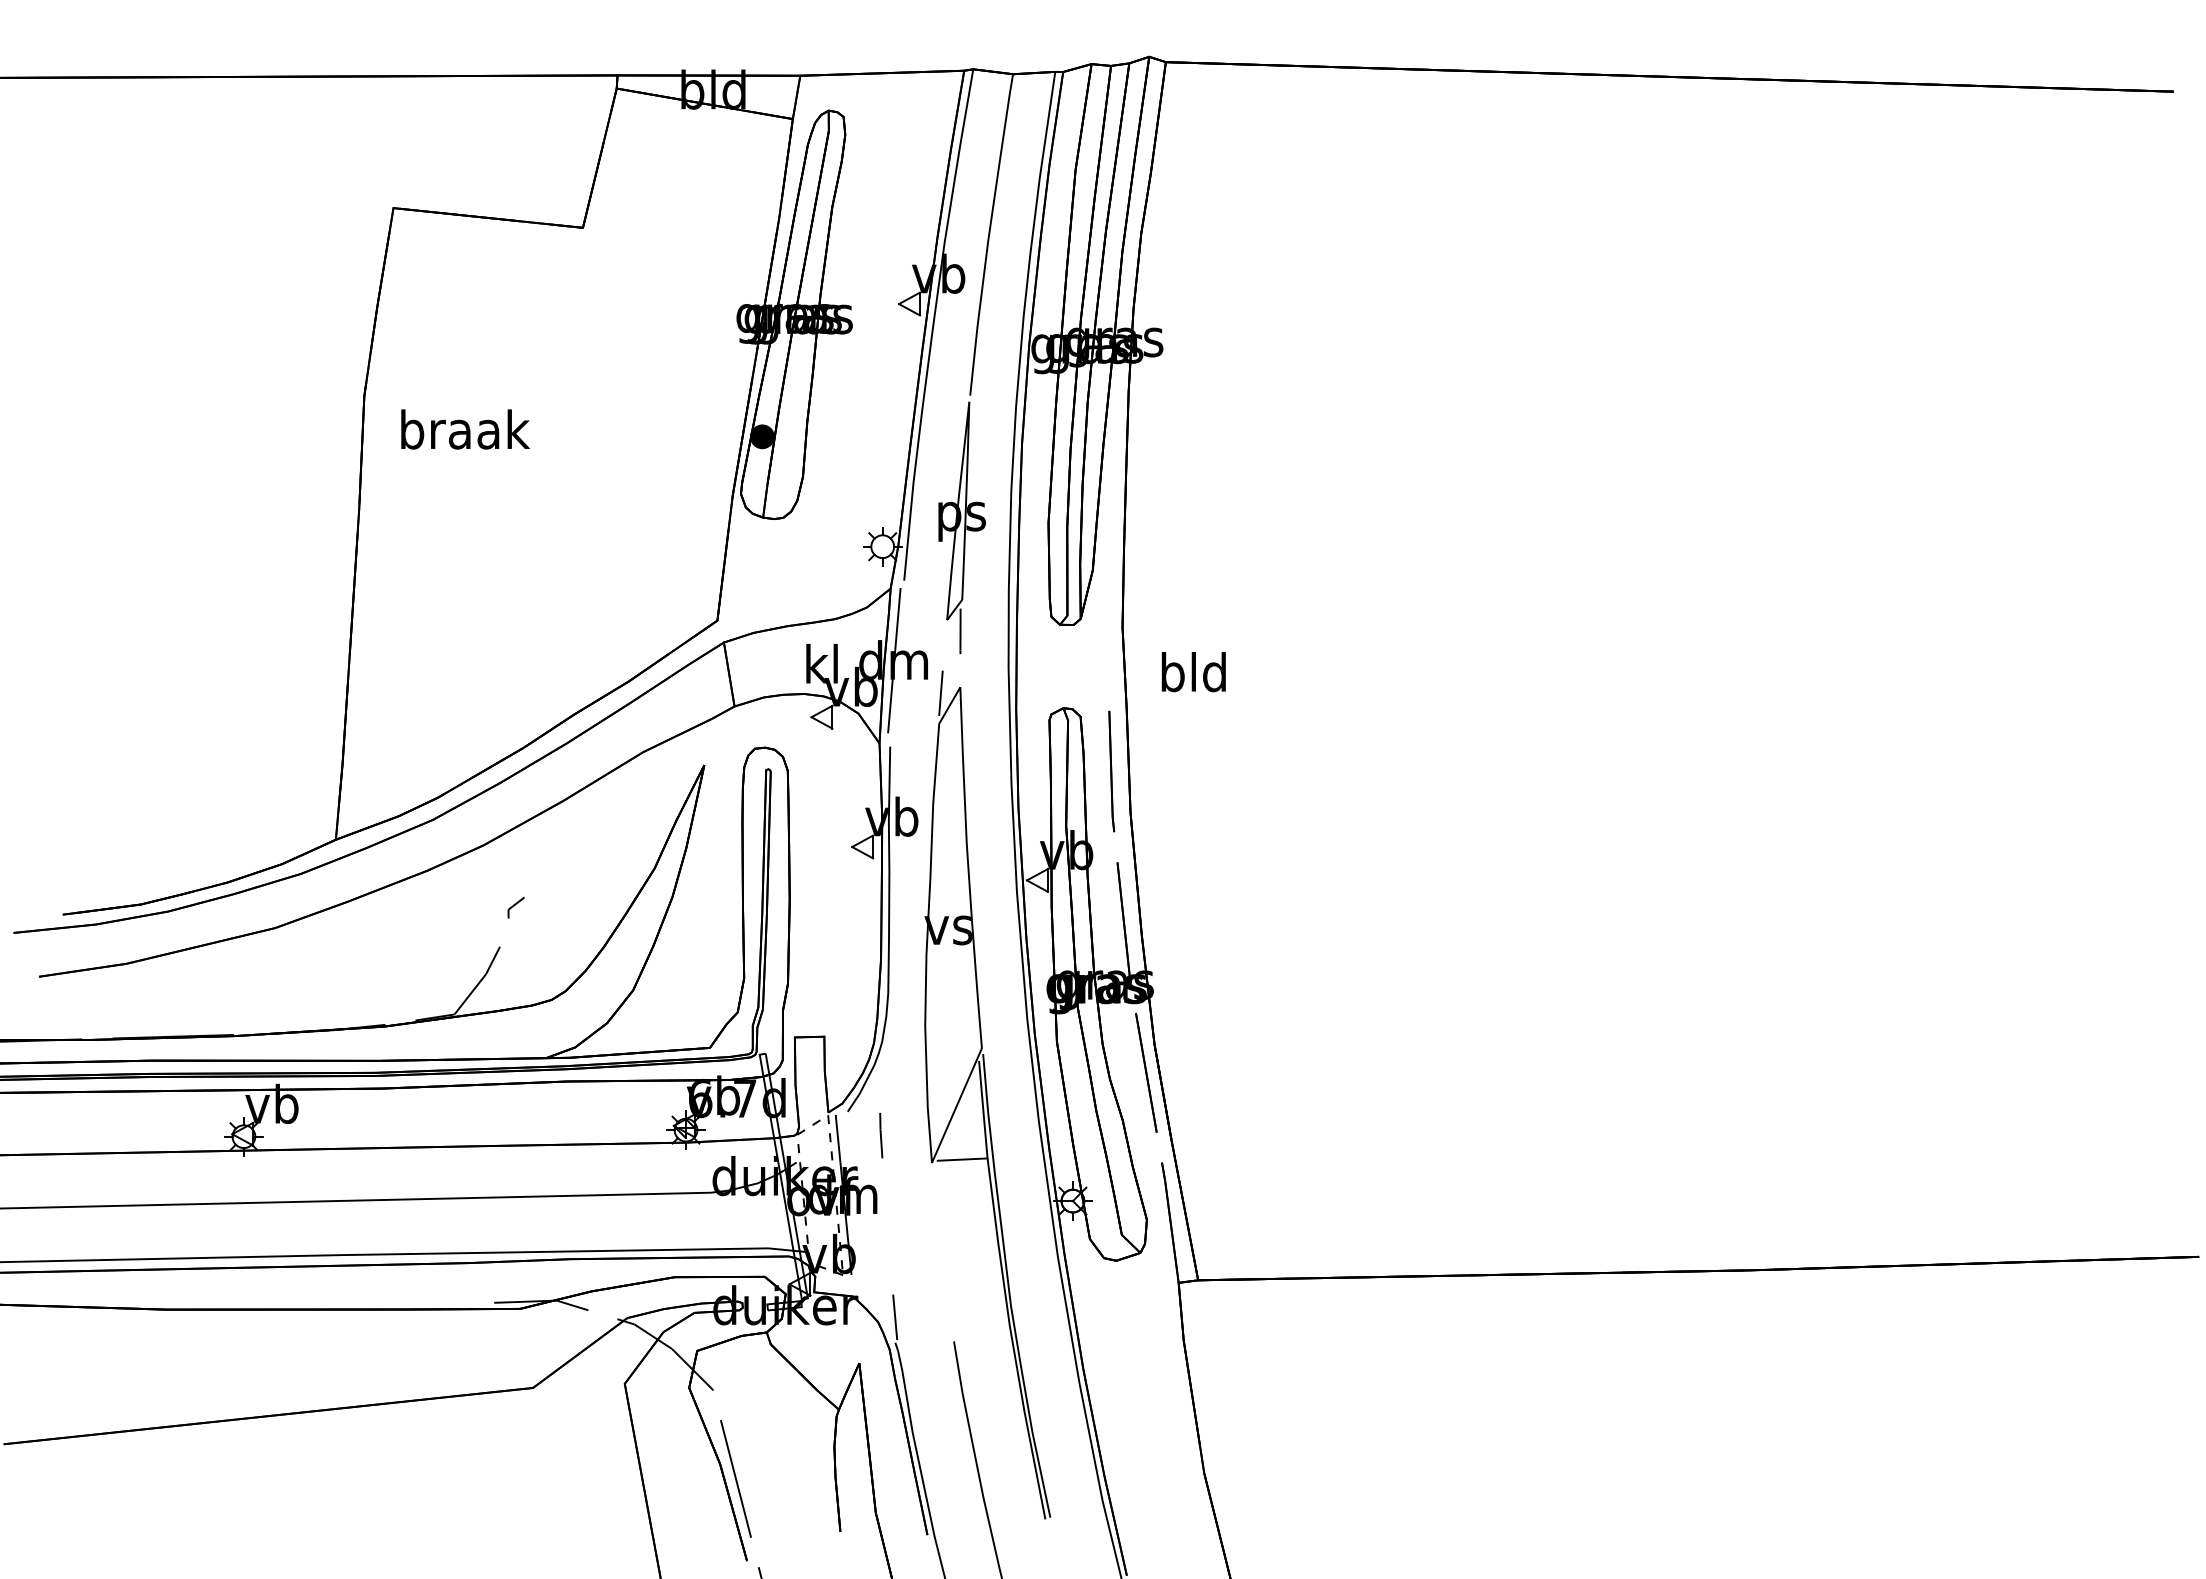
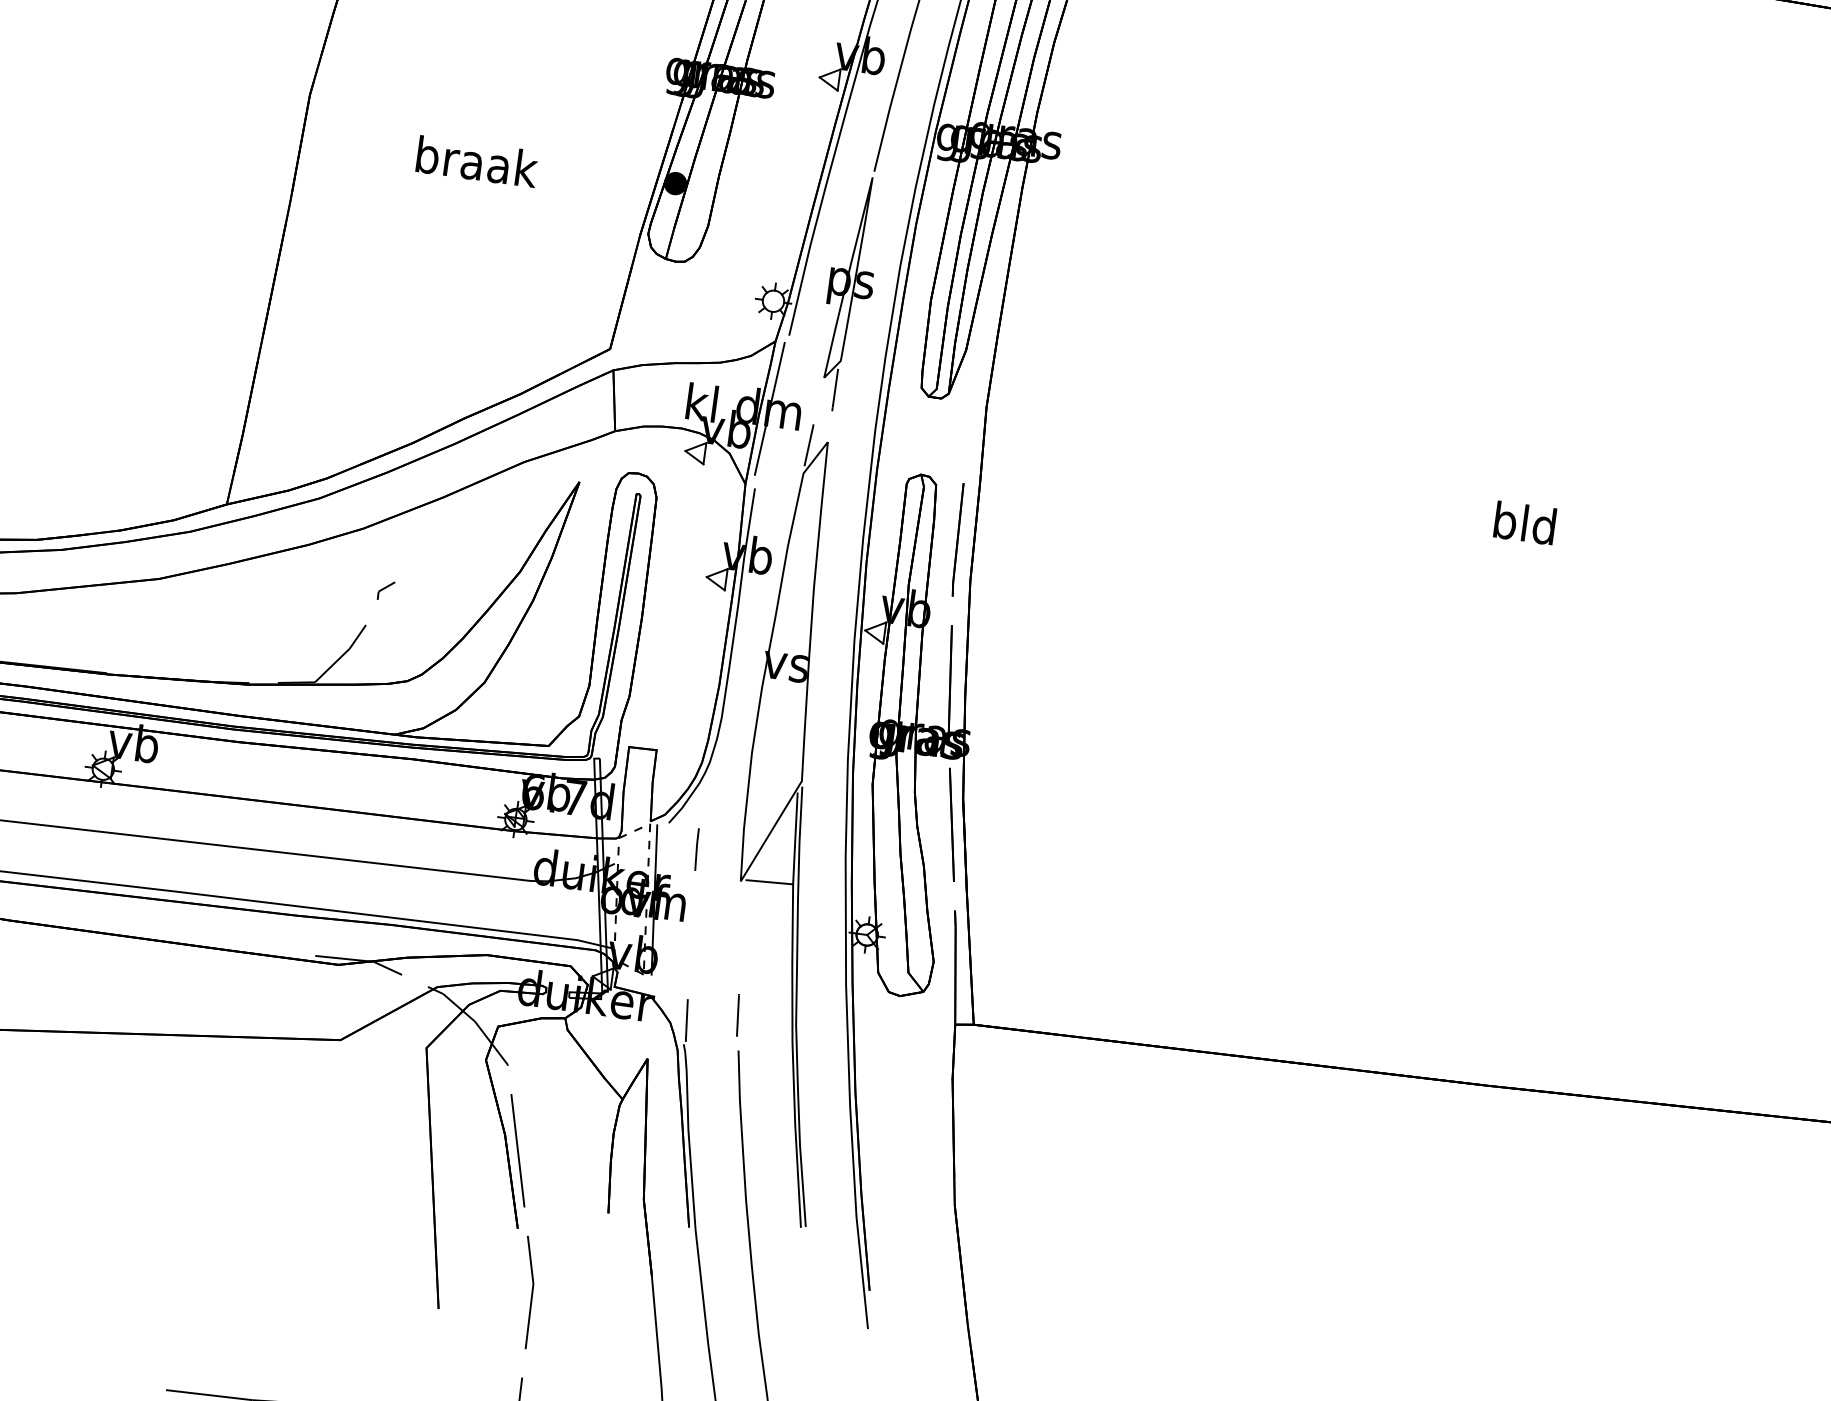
text: (465, 429) -> (477, 161), moved
text: (1193, 672) -> (1524, 523), moved
line: (948, 1303) -> (738, 1014), added

